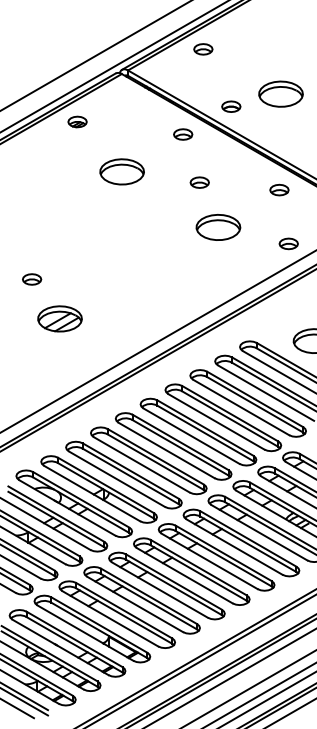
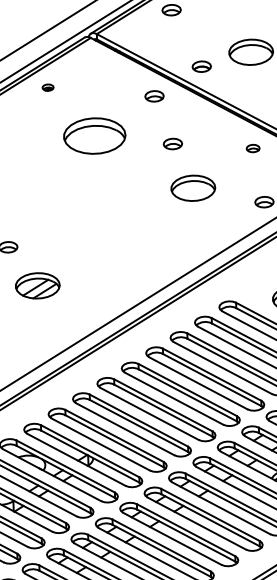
part: (77, 121) -> (48, 87), size x0.6
part: (121, 171) -> (94, 135), size x1.4
part: (279, 189) -> (253, 147), size x0.7

